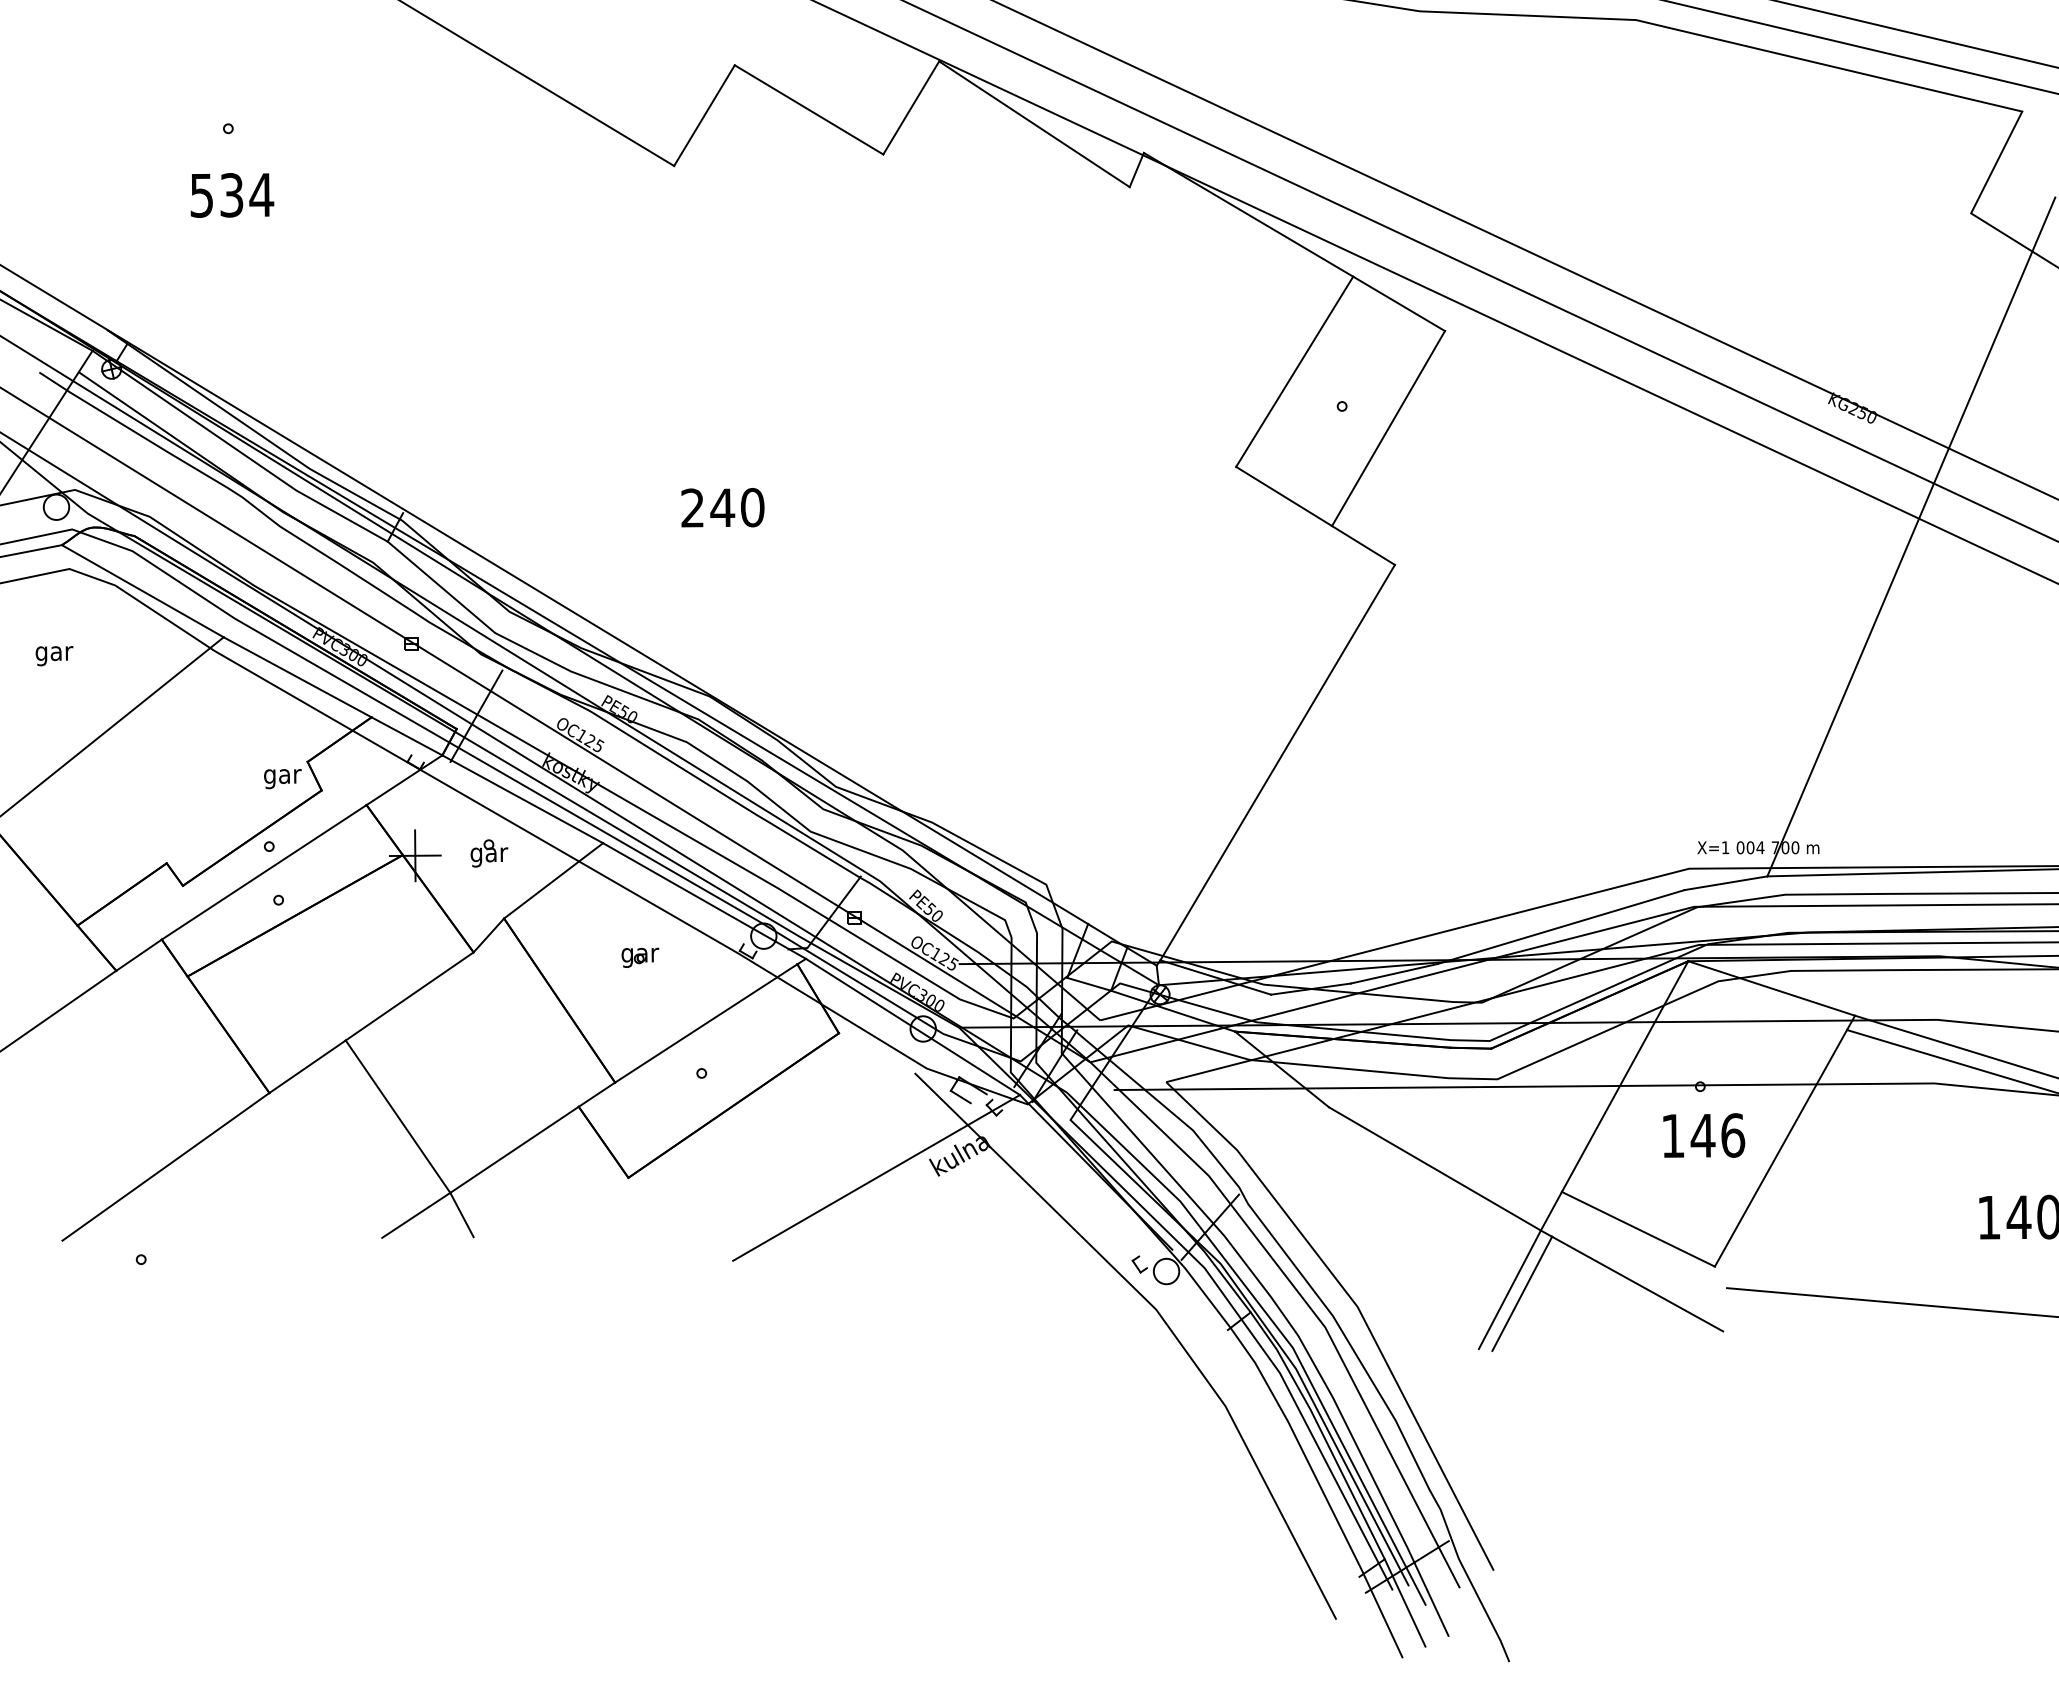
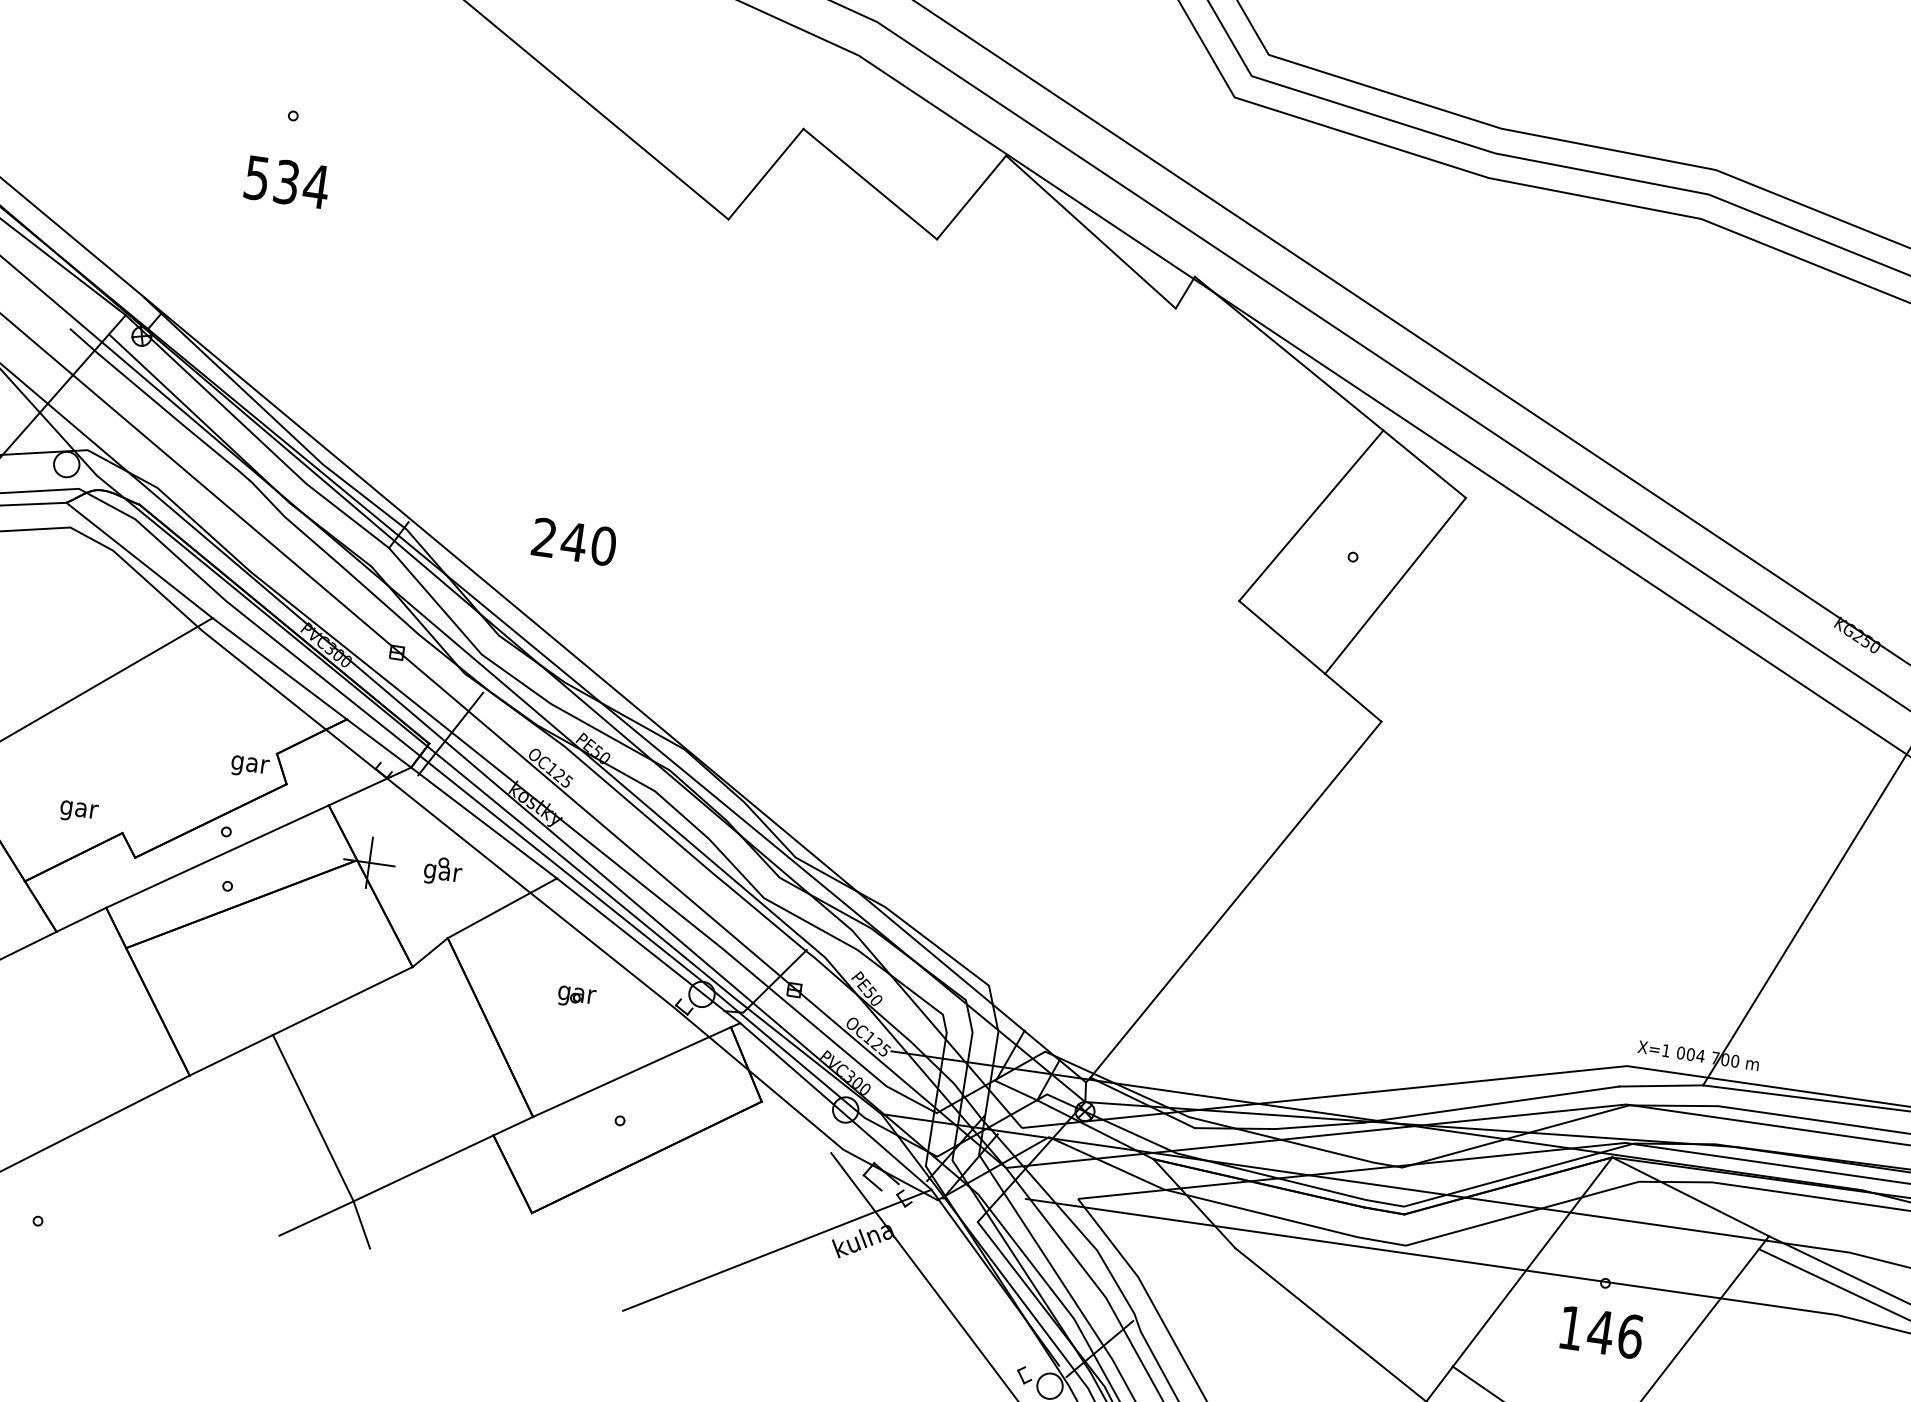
text: (722, 507) -> (573, 541), moved
text: (54, 656) -> (78, 812), moved

